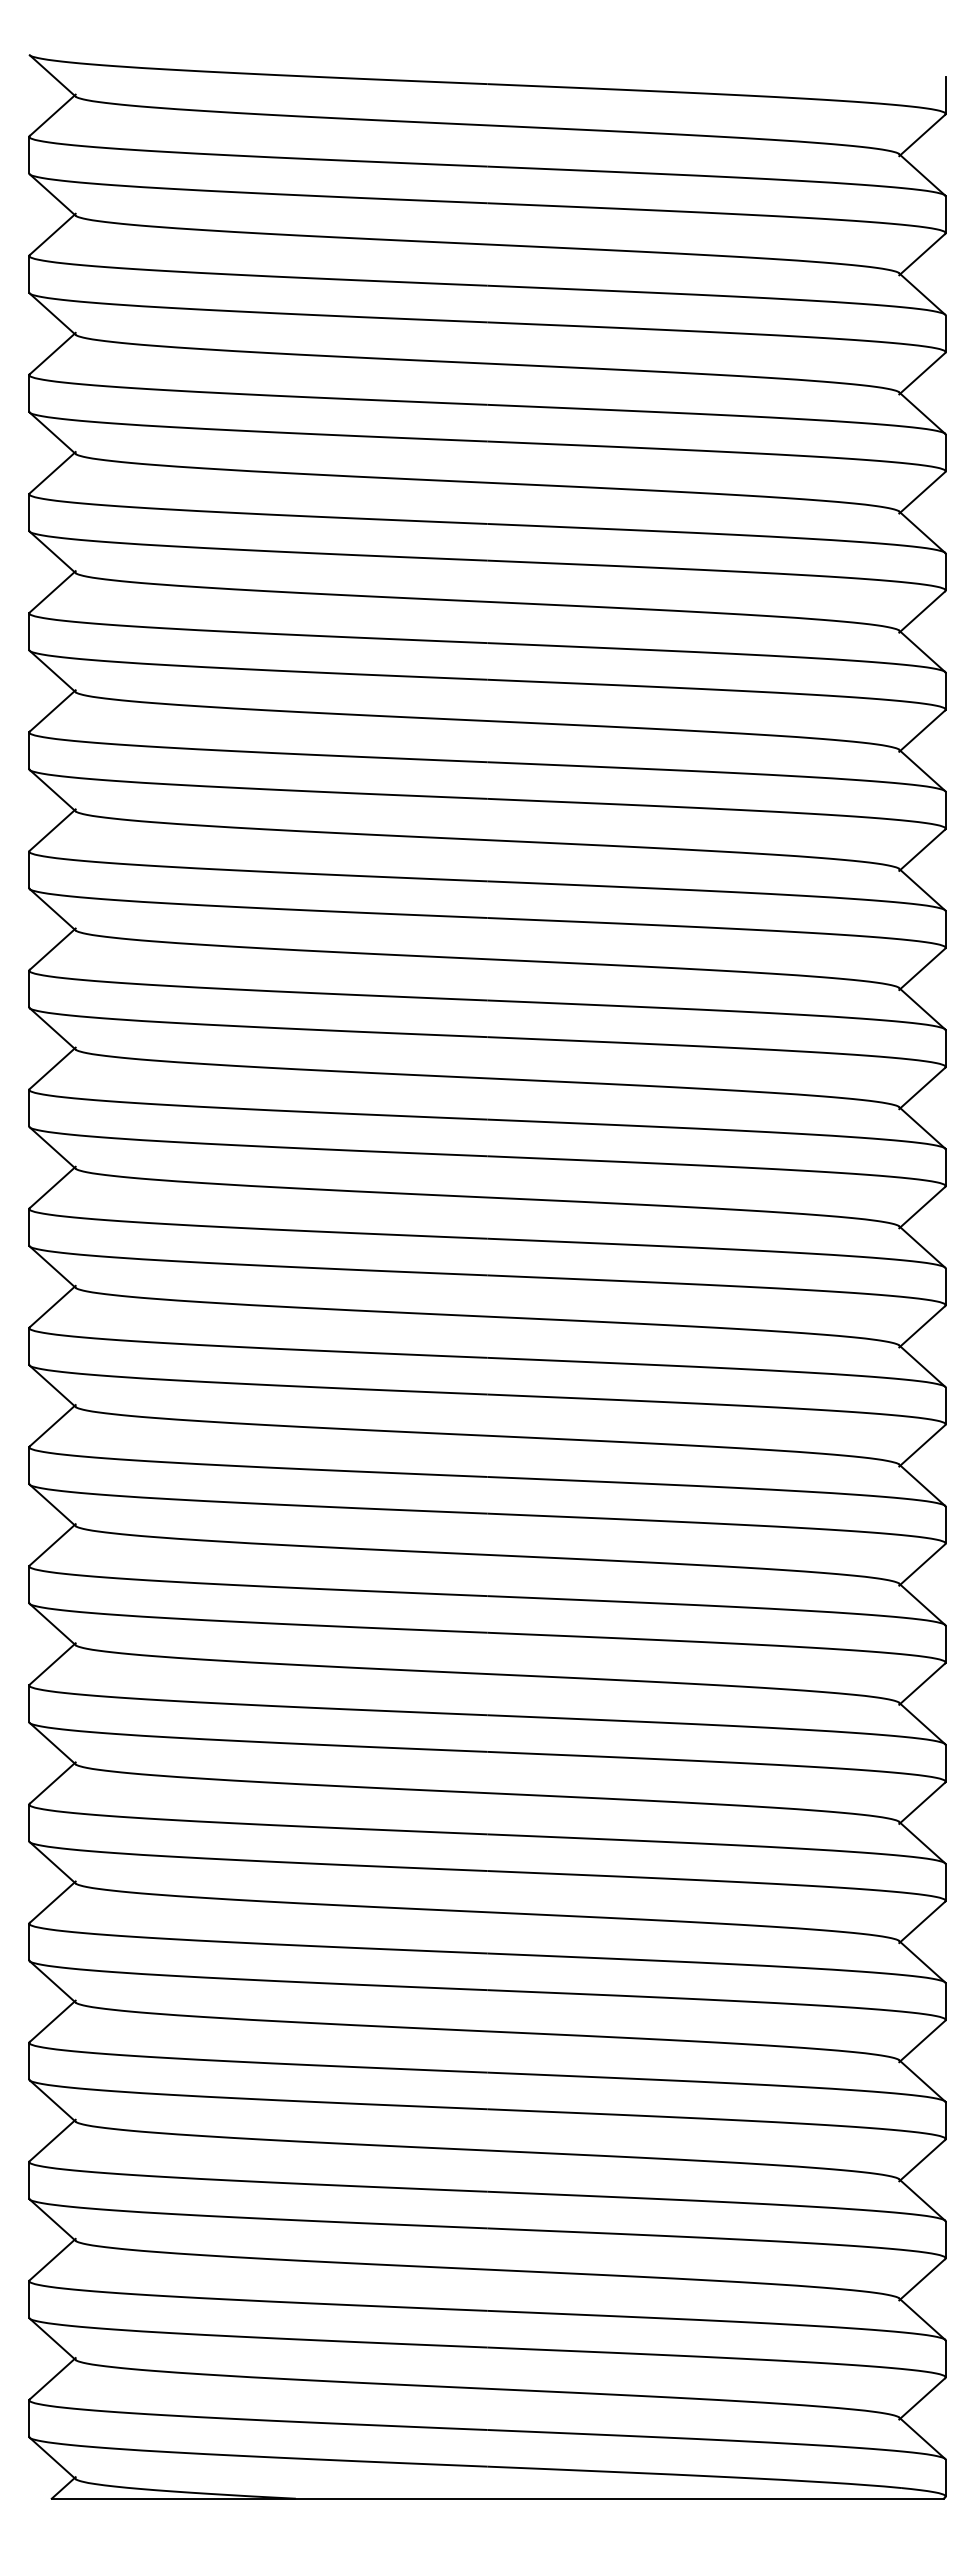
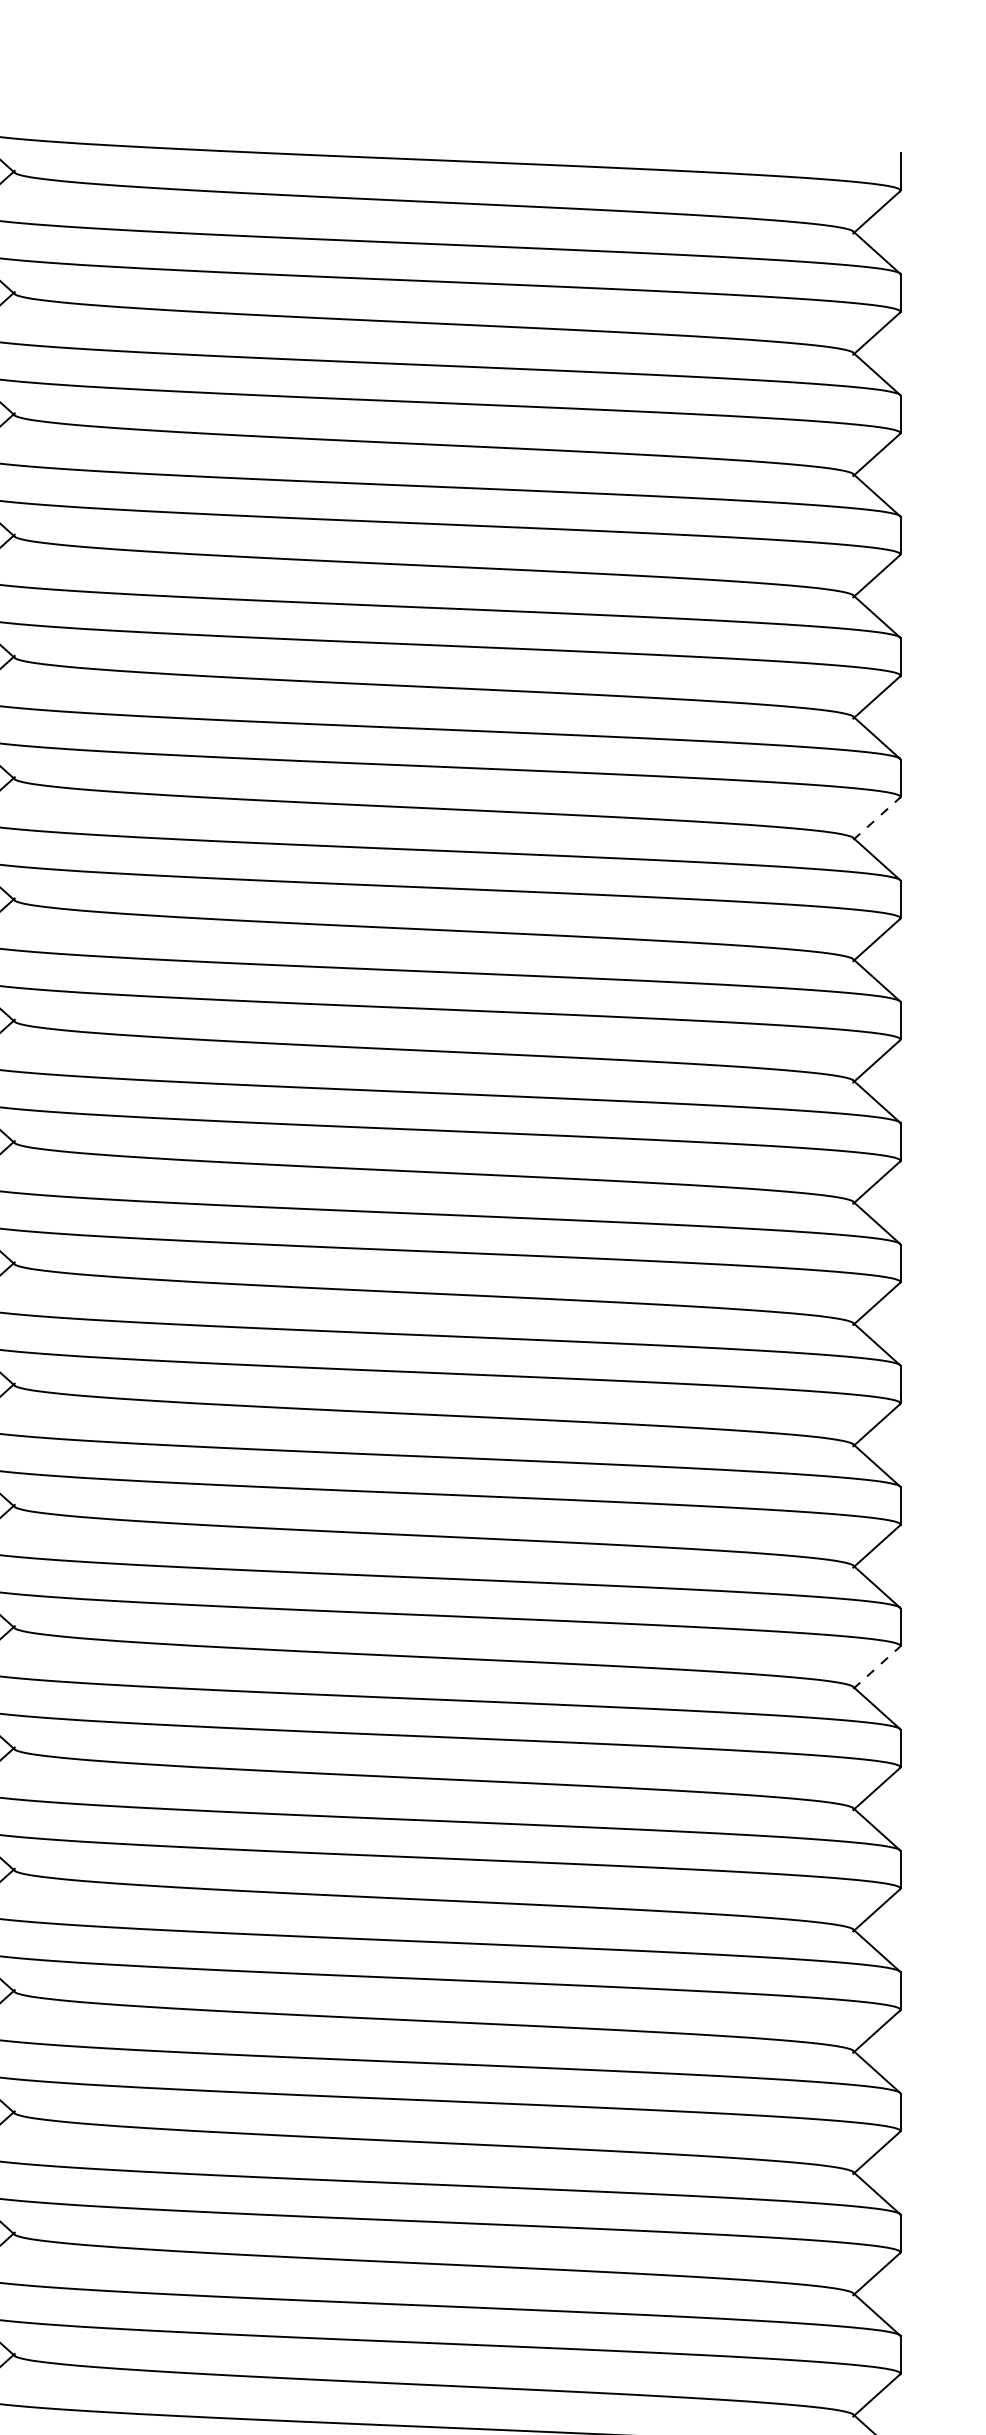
line: (922, 731) -> (876, 819), solid -> dashed
line: (922, 1565) -> (876, 1668), solid -> dashed

